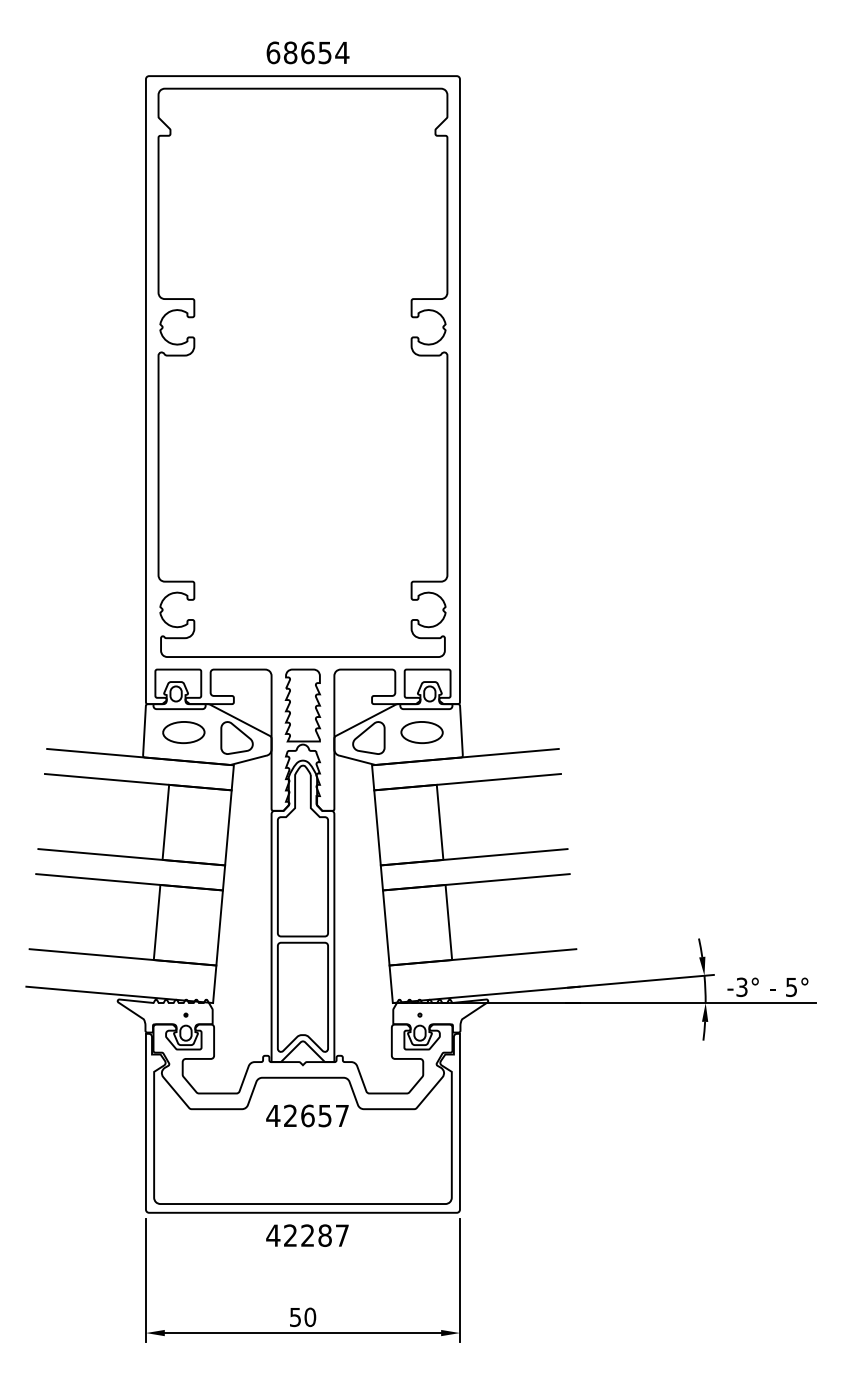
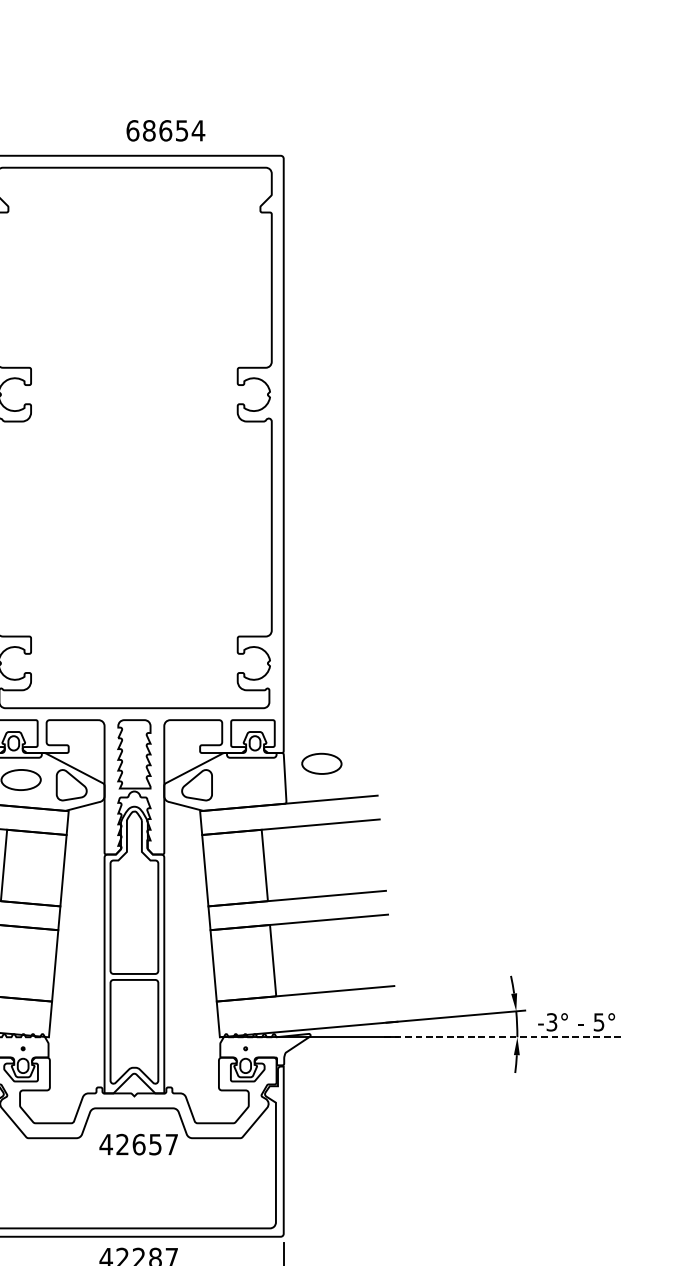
text: (307, 52) -> (165, 130), moved
part: (421, 732) -> (321, 763), moved
line: (691, 1003) -> (503, 1037), solid -> dashed

